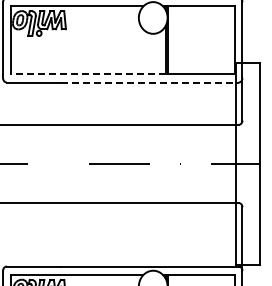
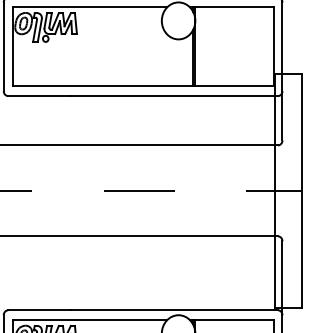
line: (87, 74) -> (102, 86), dashed -> solid
line: (149, 82) -> (174, 96), dashed -> solid

